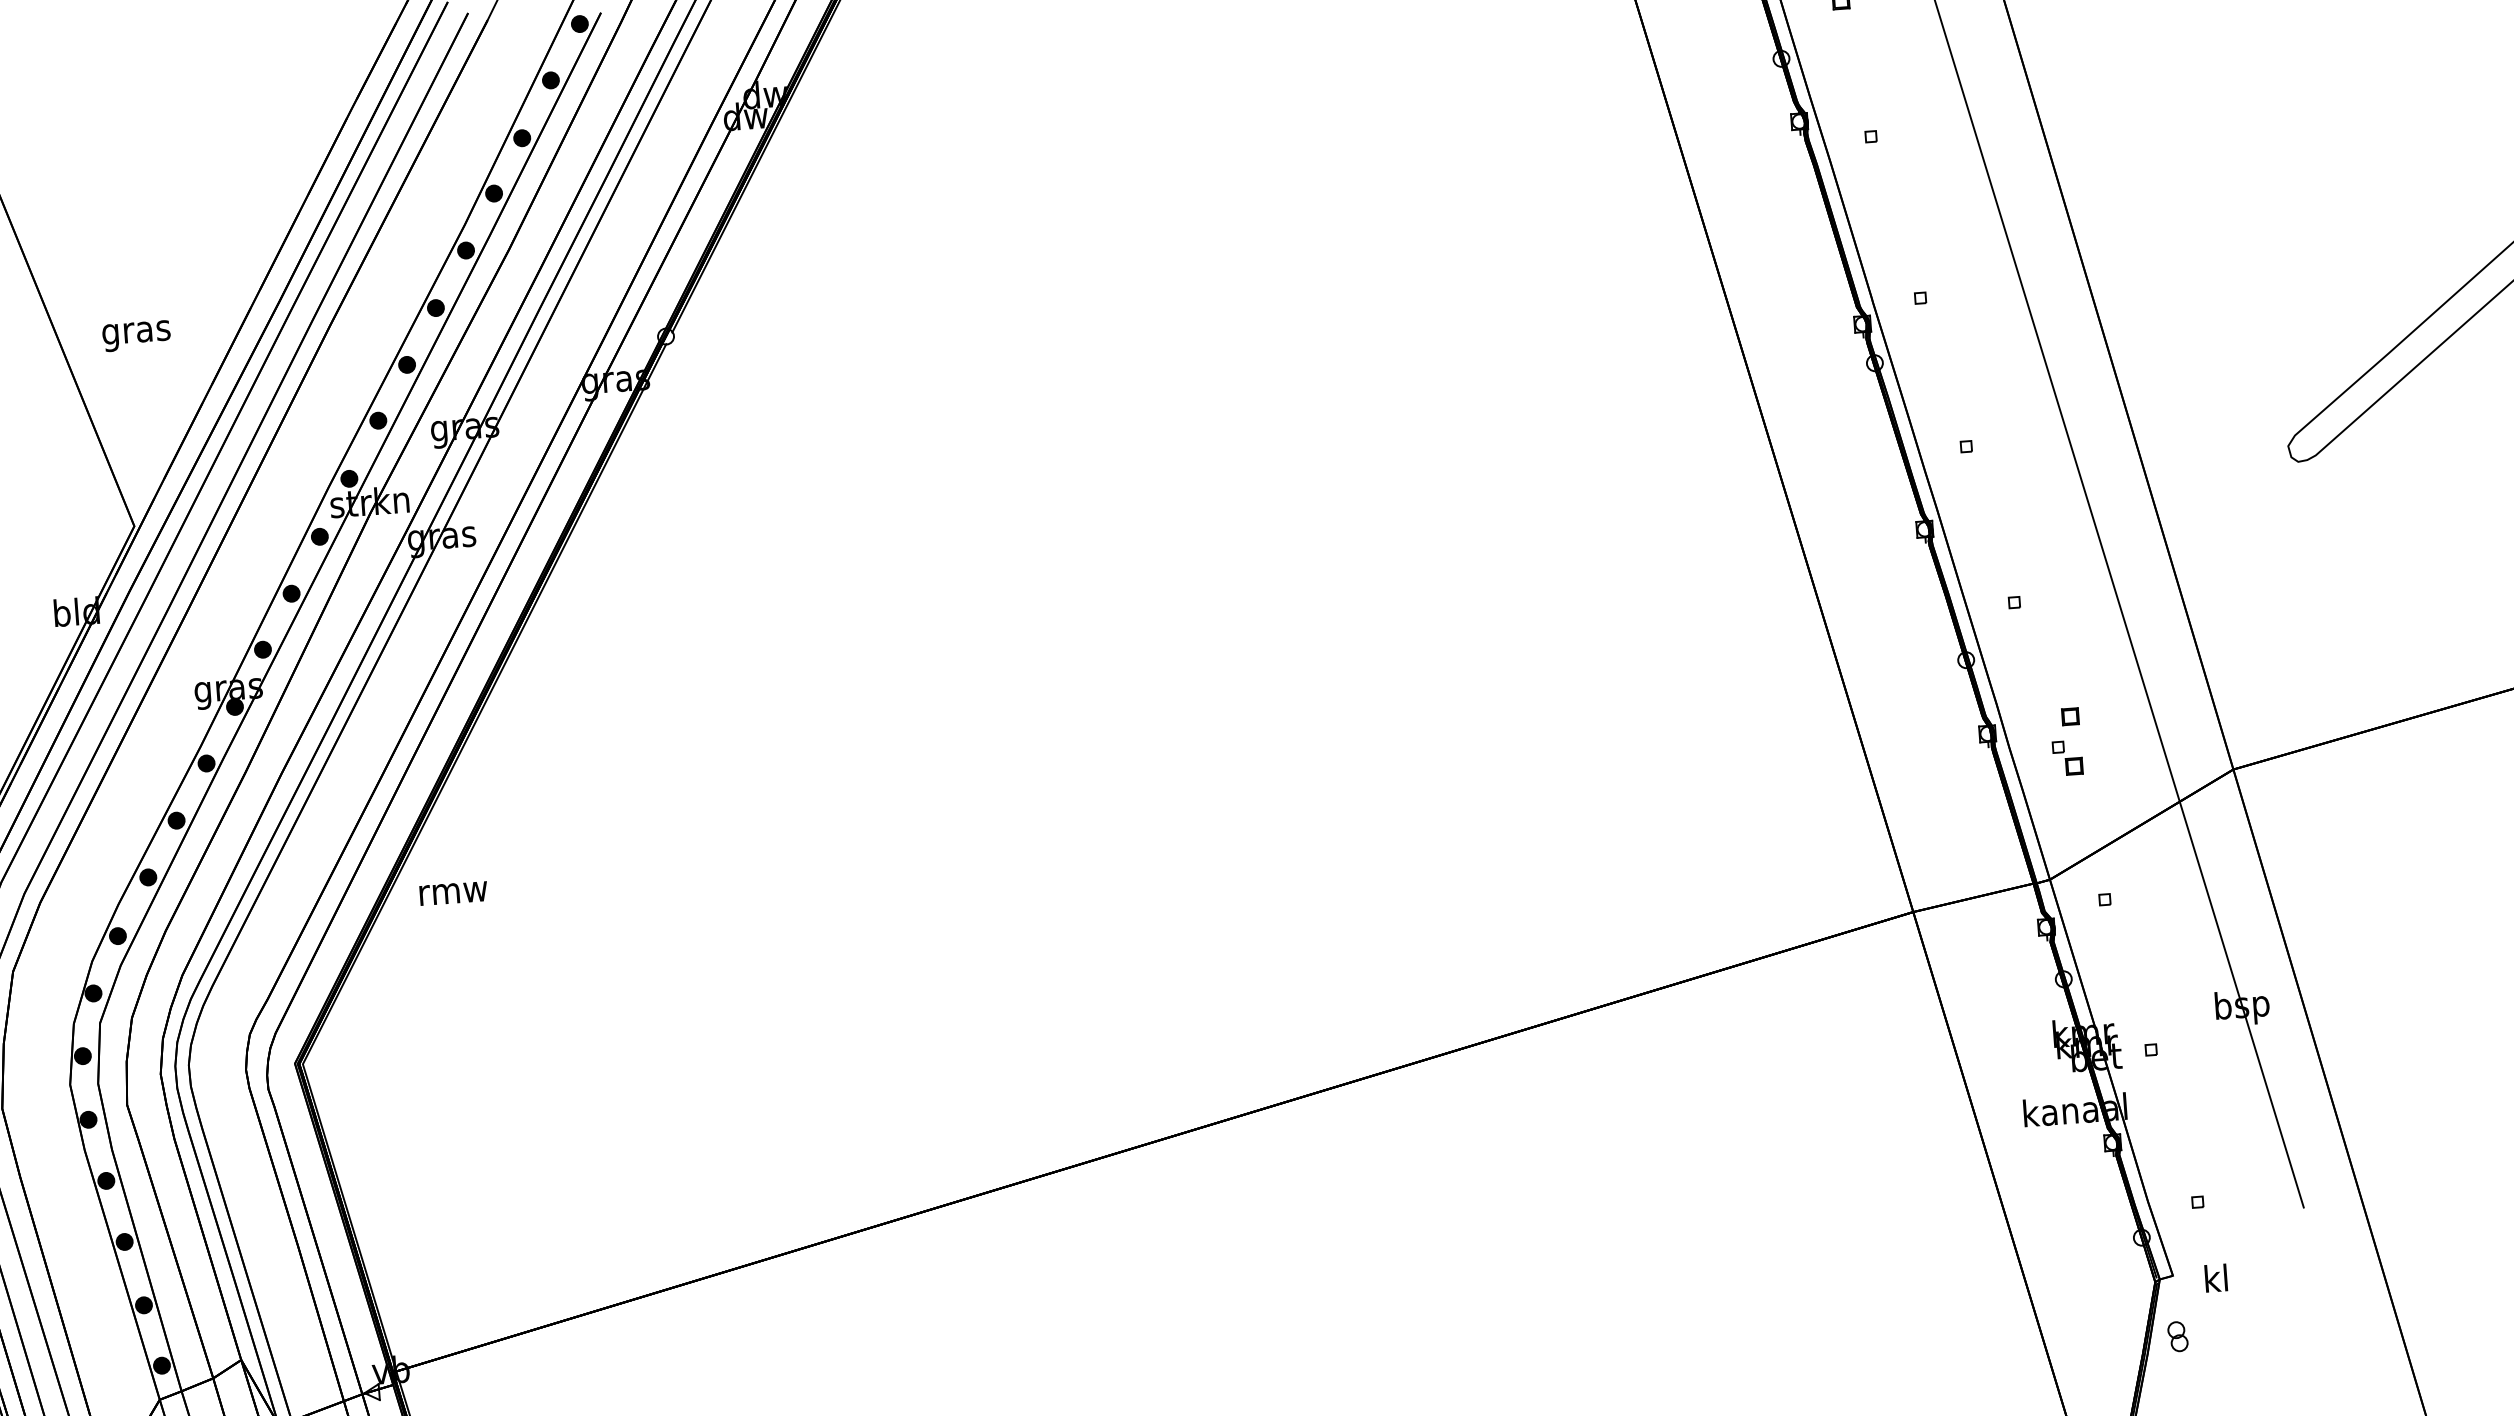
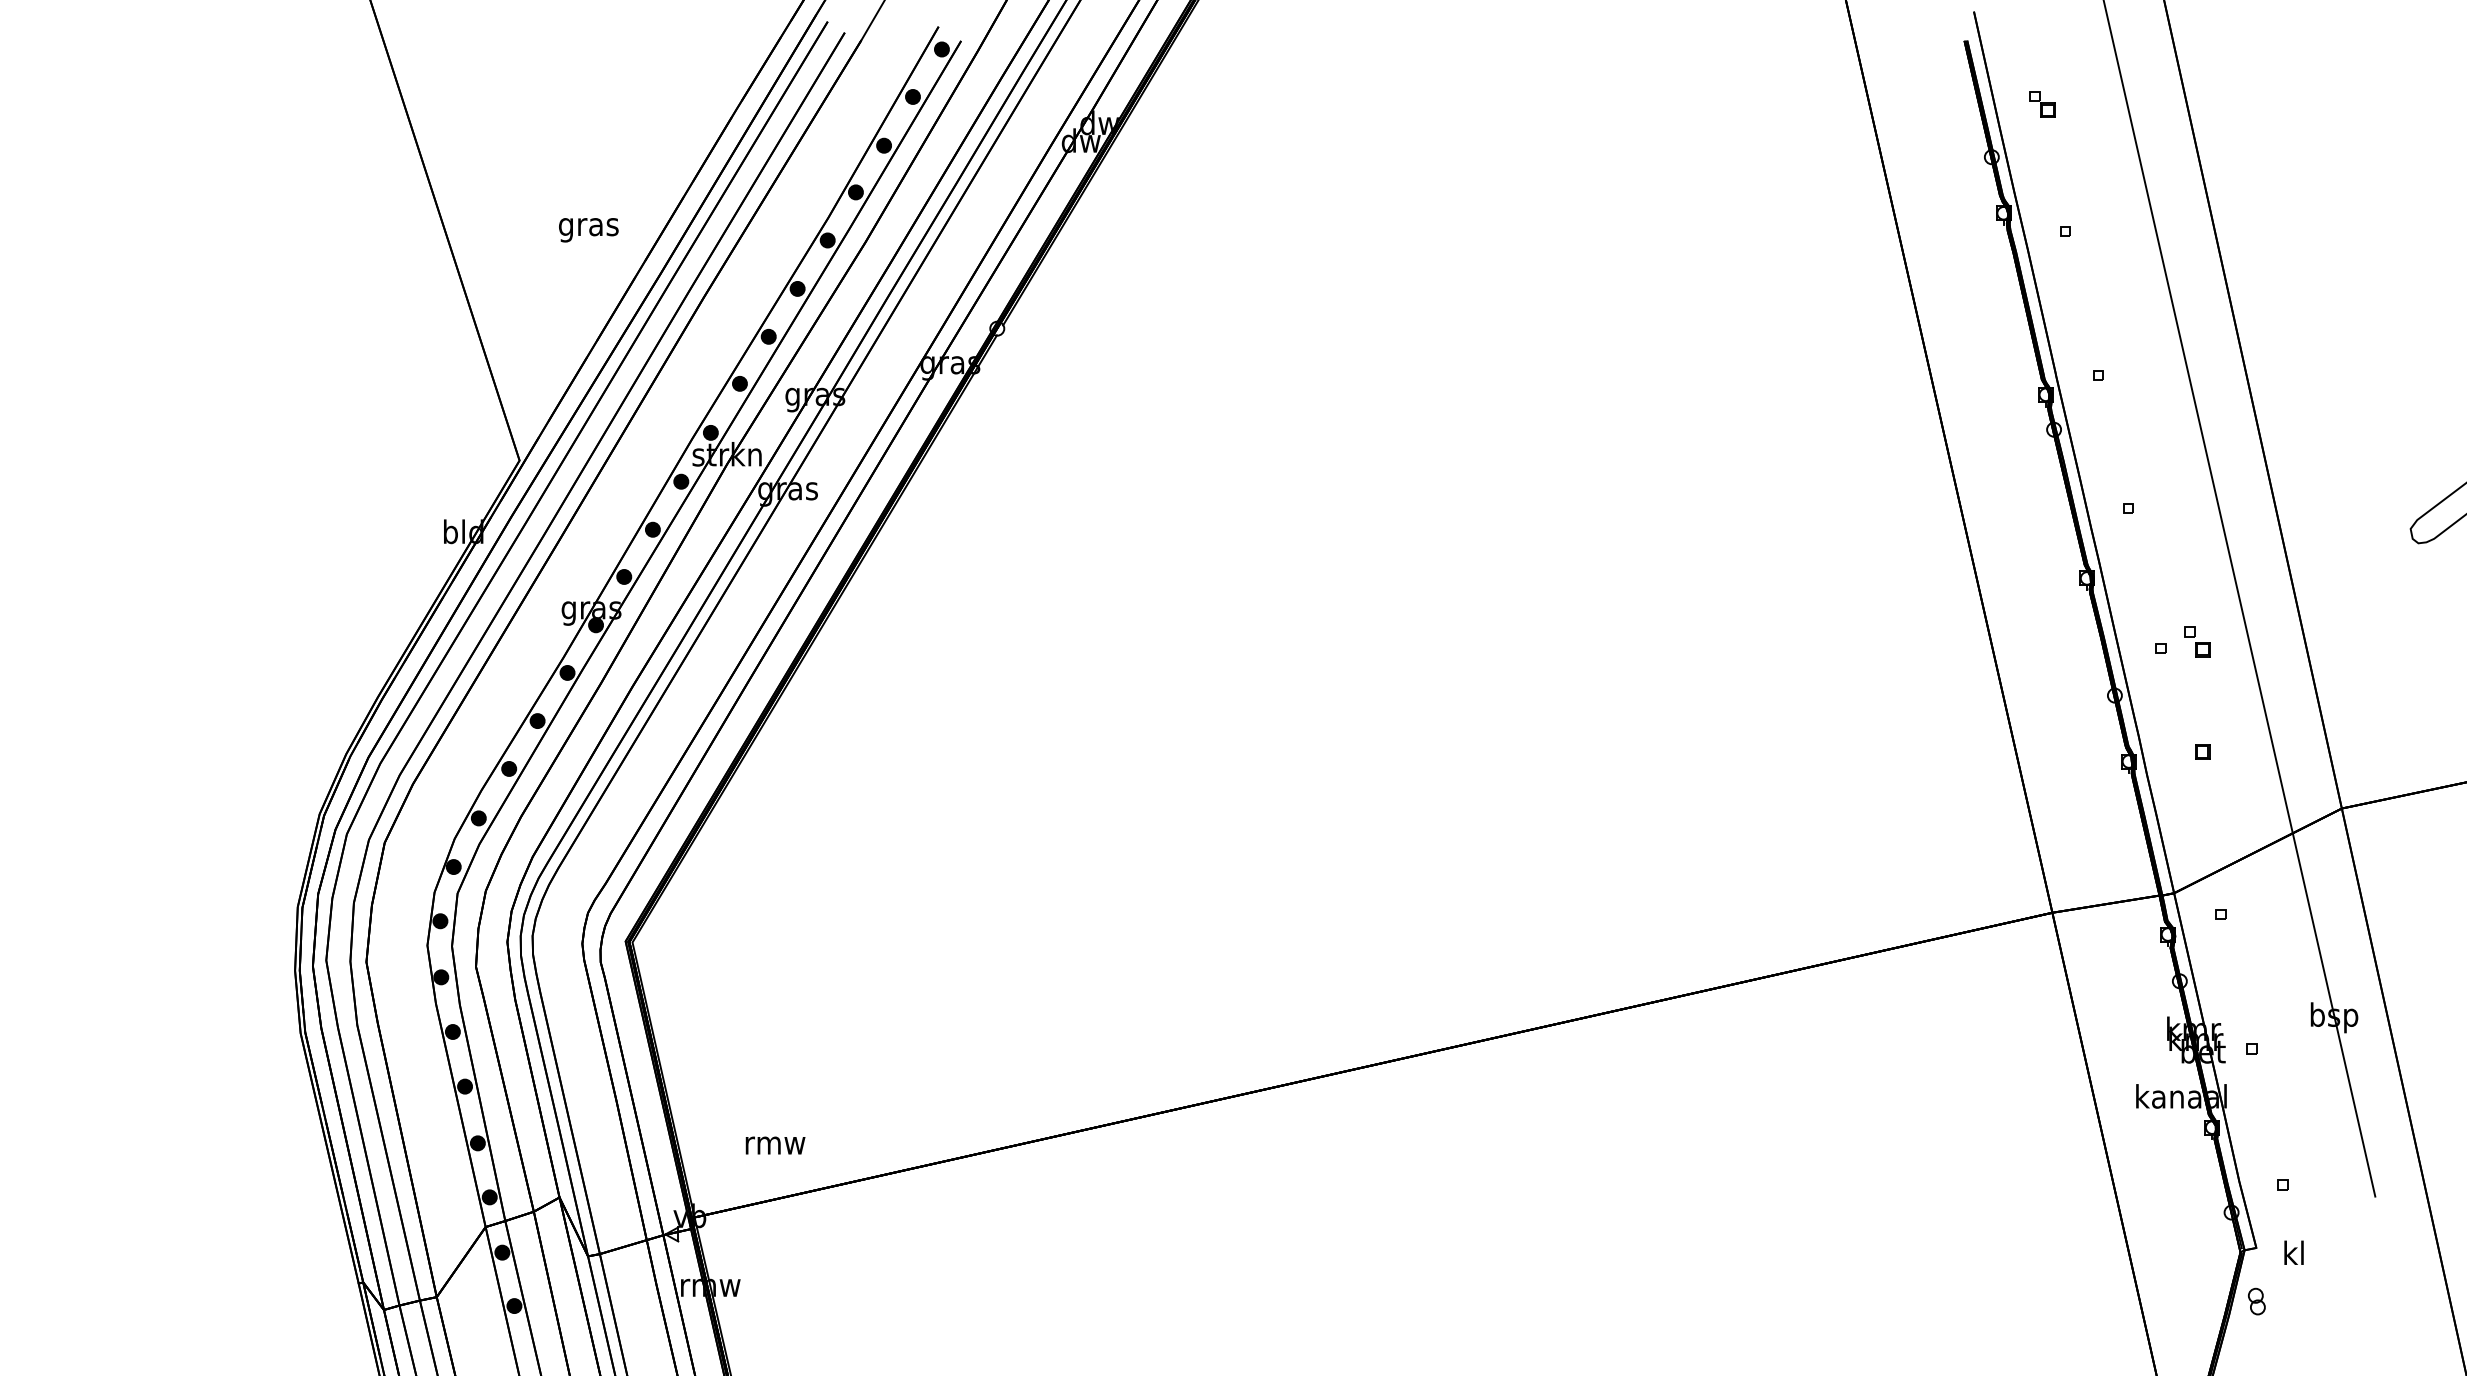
text: (136, 336) -> (588, 230), moved
part: (2067, 757) -> (2197, 641), moved
text: (453, 893) -> (775, 1145), moved

